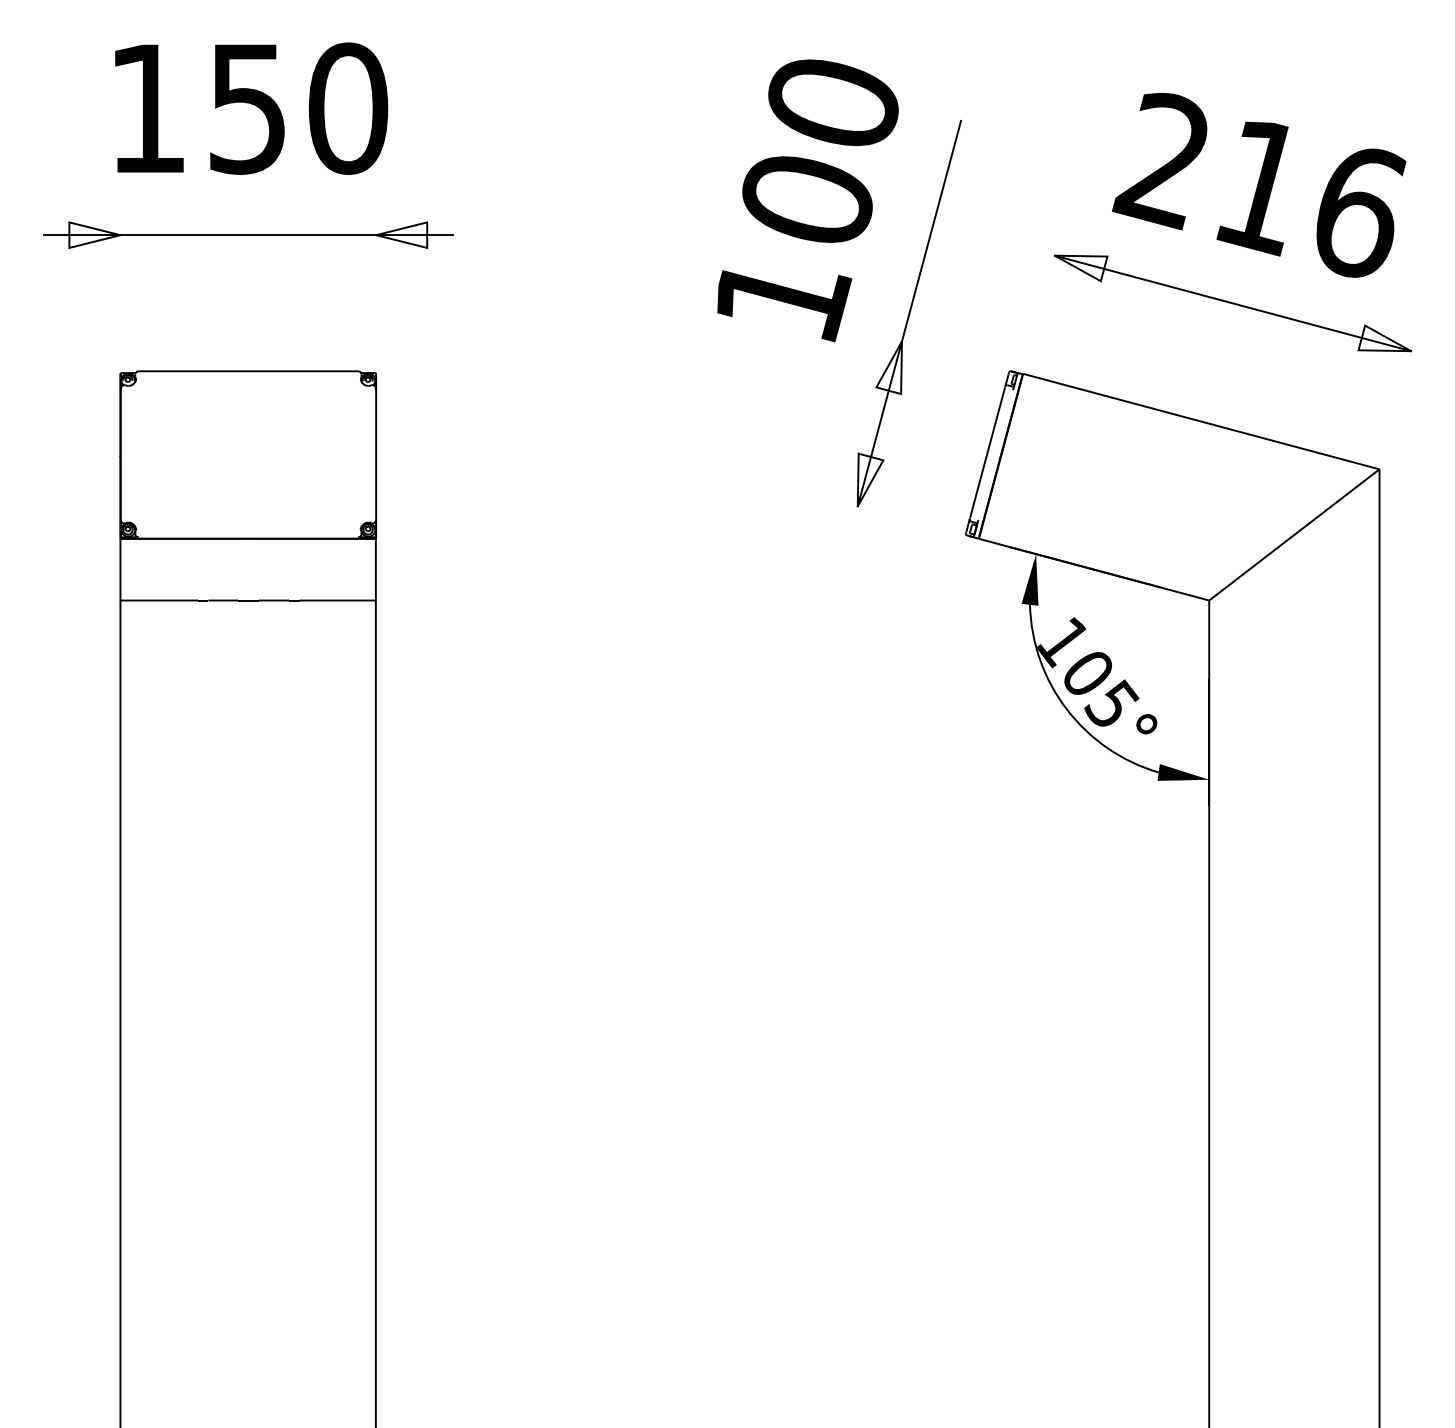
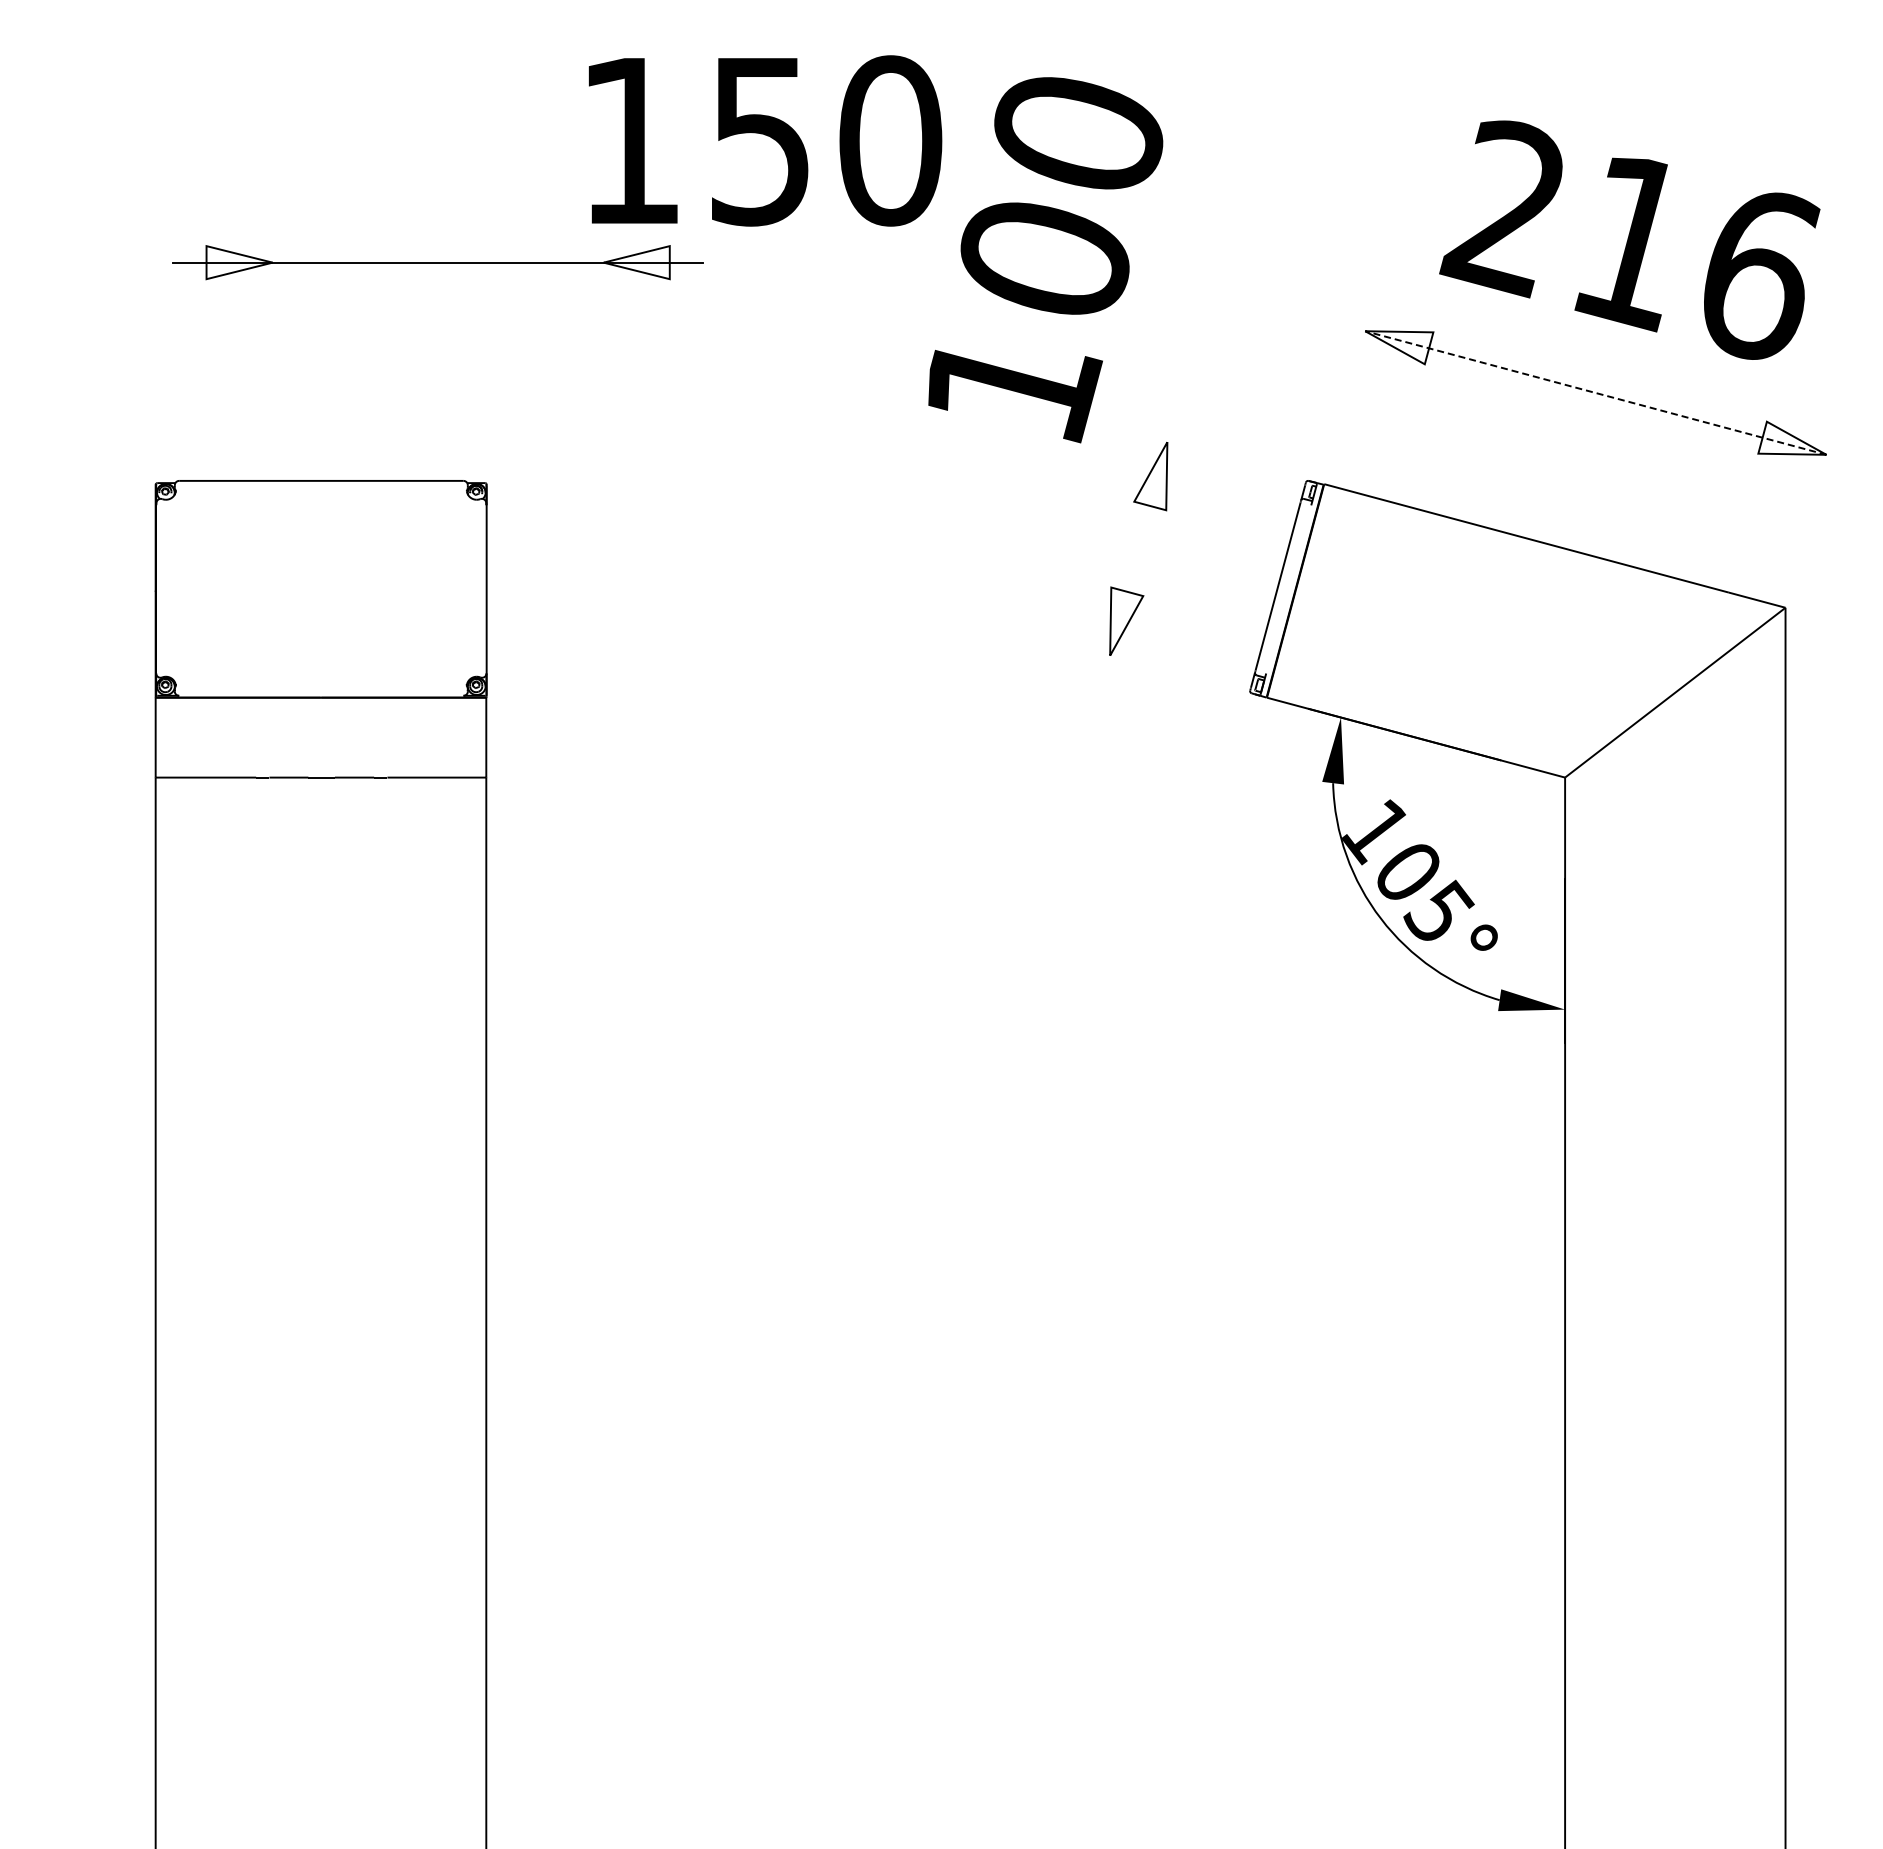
text: (251, 108) -> (765, 140), moved
part: (247, 235) -> (437, 262), moved
line: (1232, 303) -> (1595, 393), solid -> dashed
line: (909, 313) -> (1176, 405), removed

